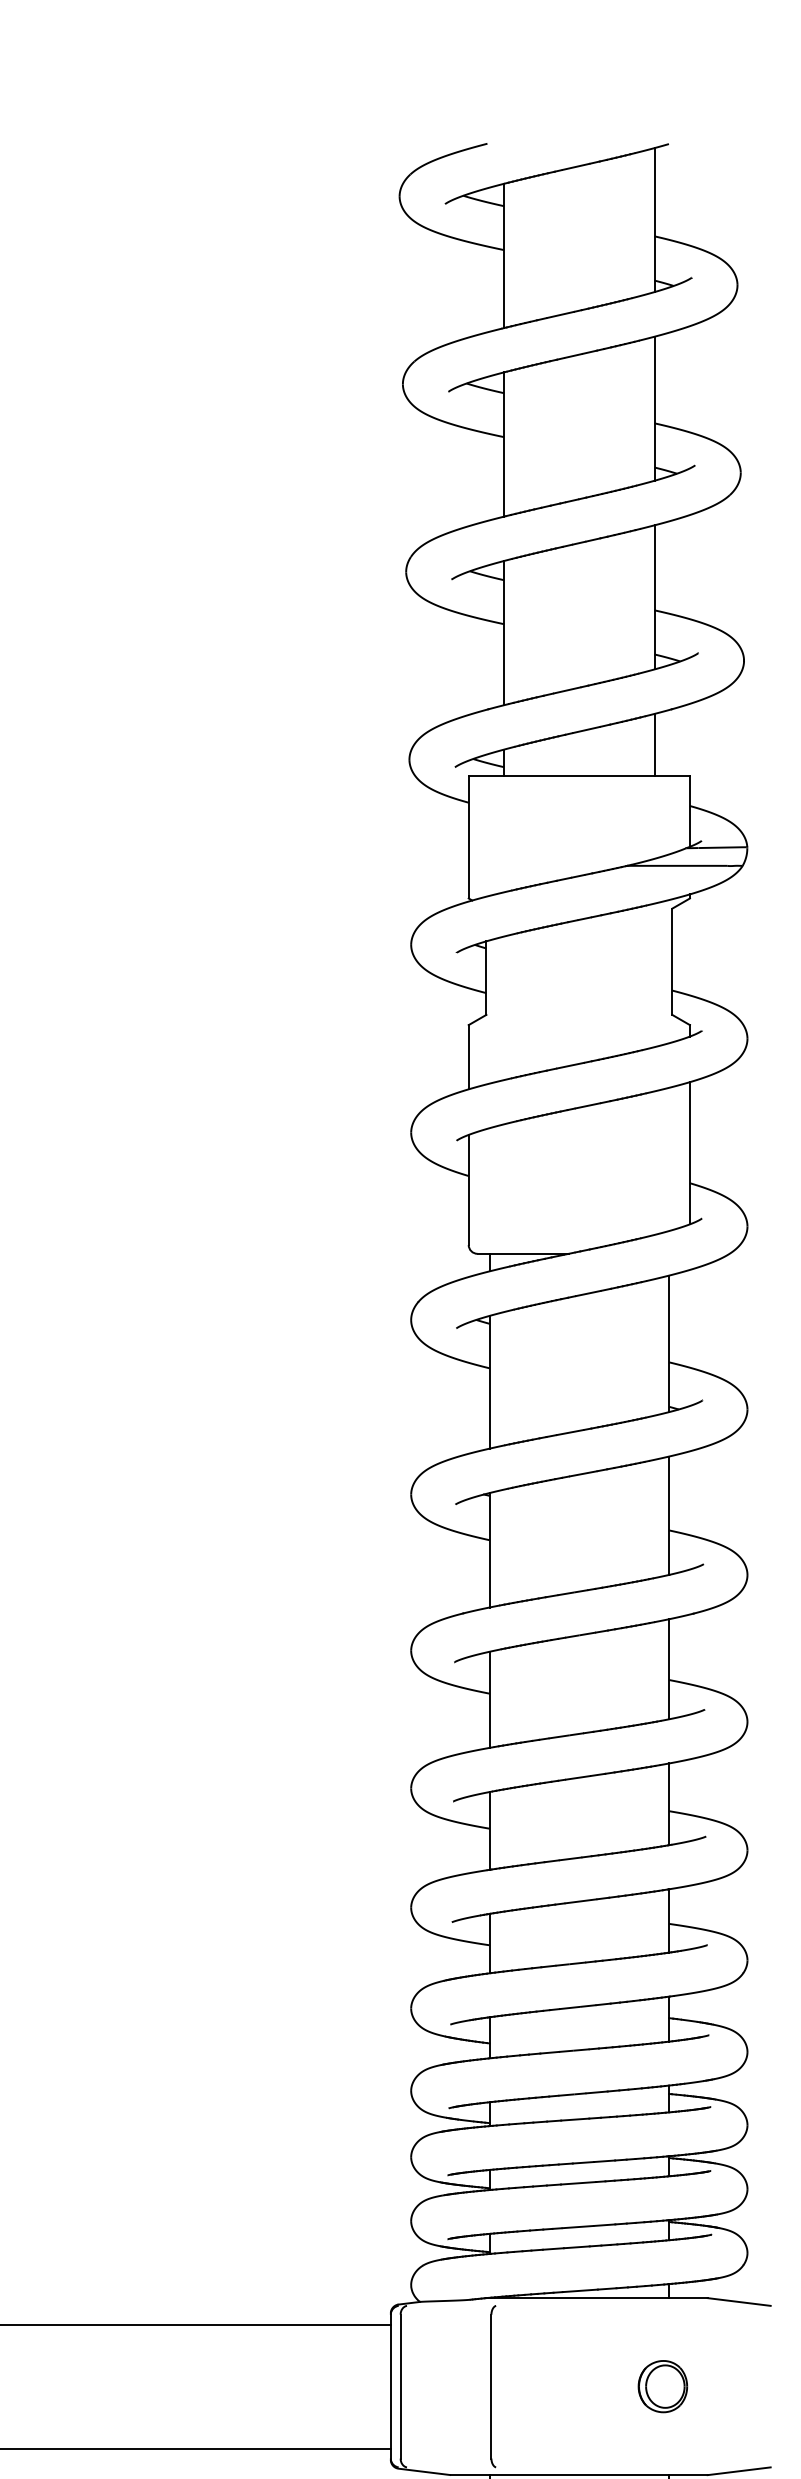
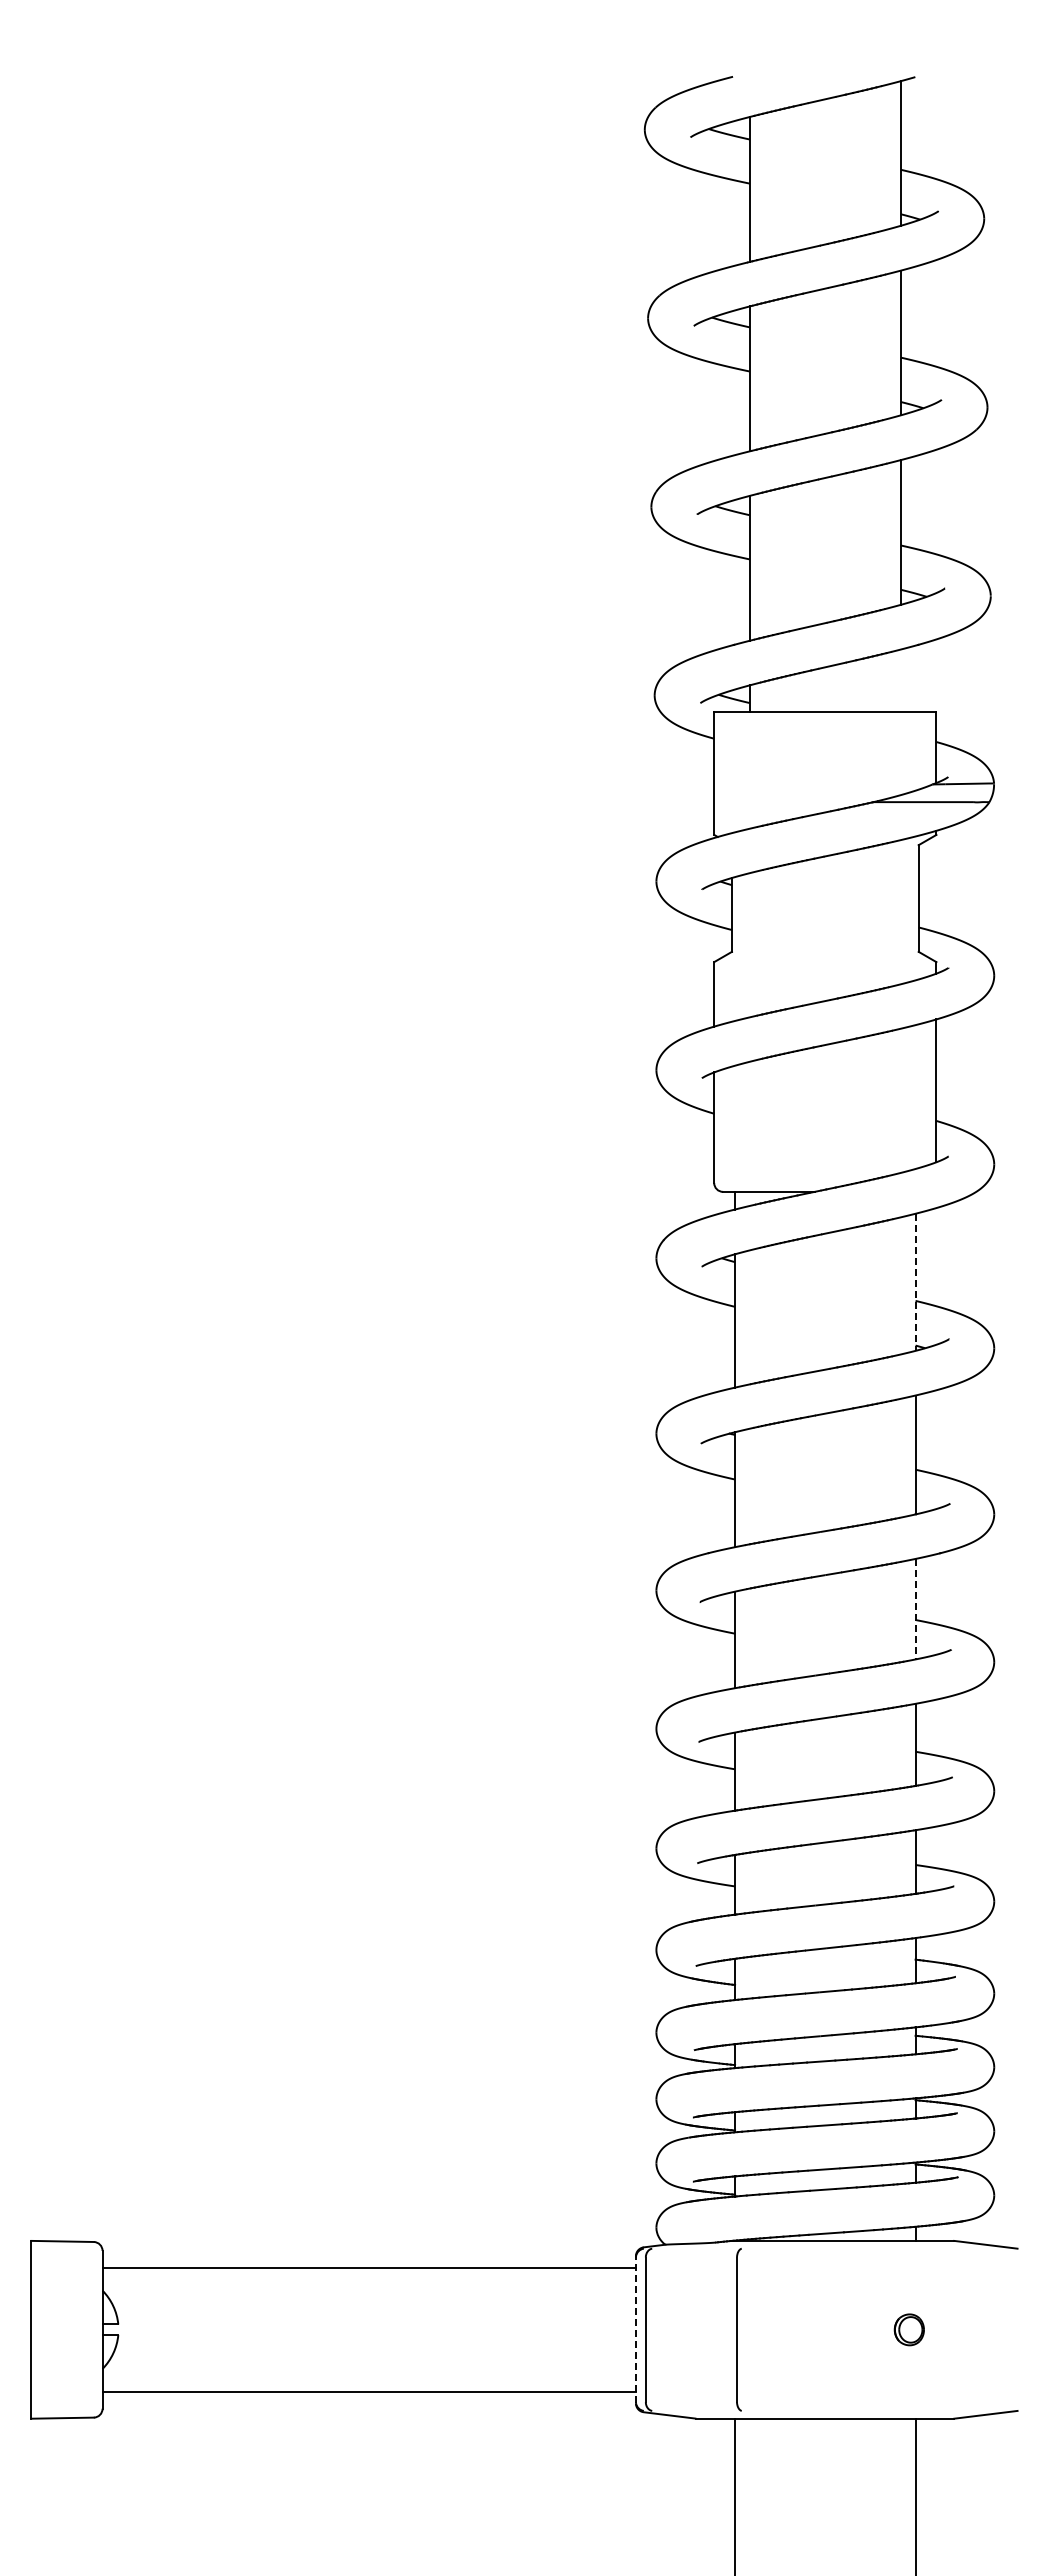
line: (654, 744) -> (900, 680), removed
line: (669, 1344) -> (915, 1282), solid -> dashed
line: (669, 1669) -> (915, 1609), solid -> dashed
line: (390, 2386) -> (635, 2329), solid -> dashed
part: (663, 2386) -> (909, 2329), size x0.6

